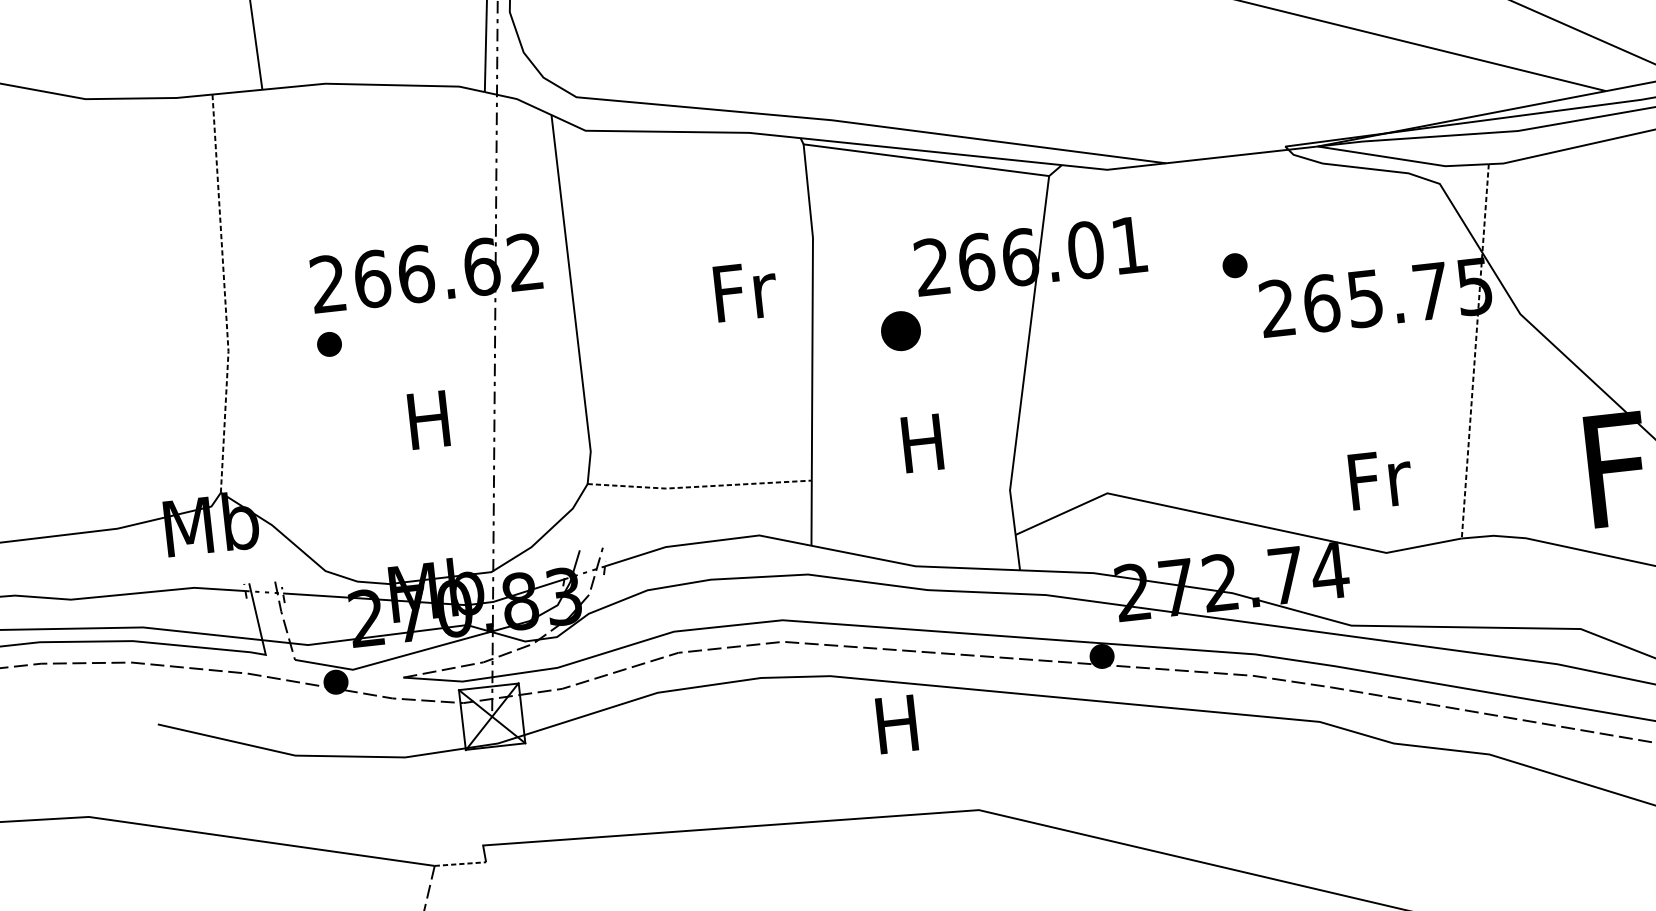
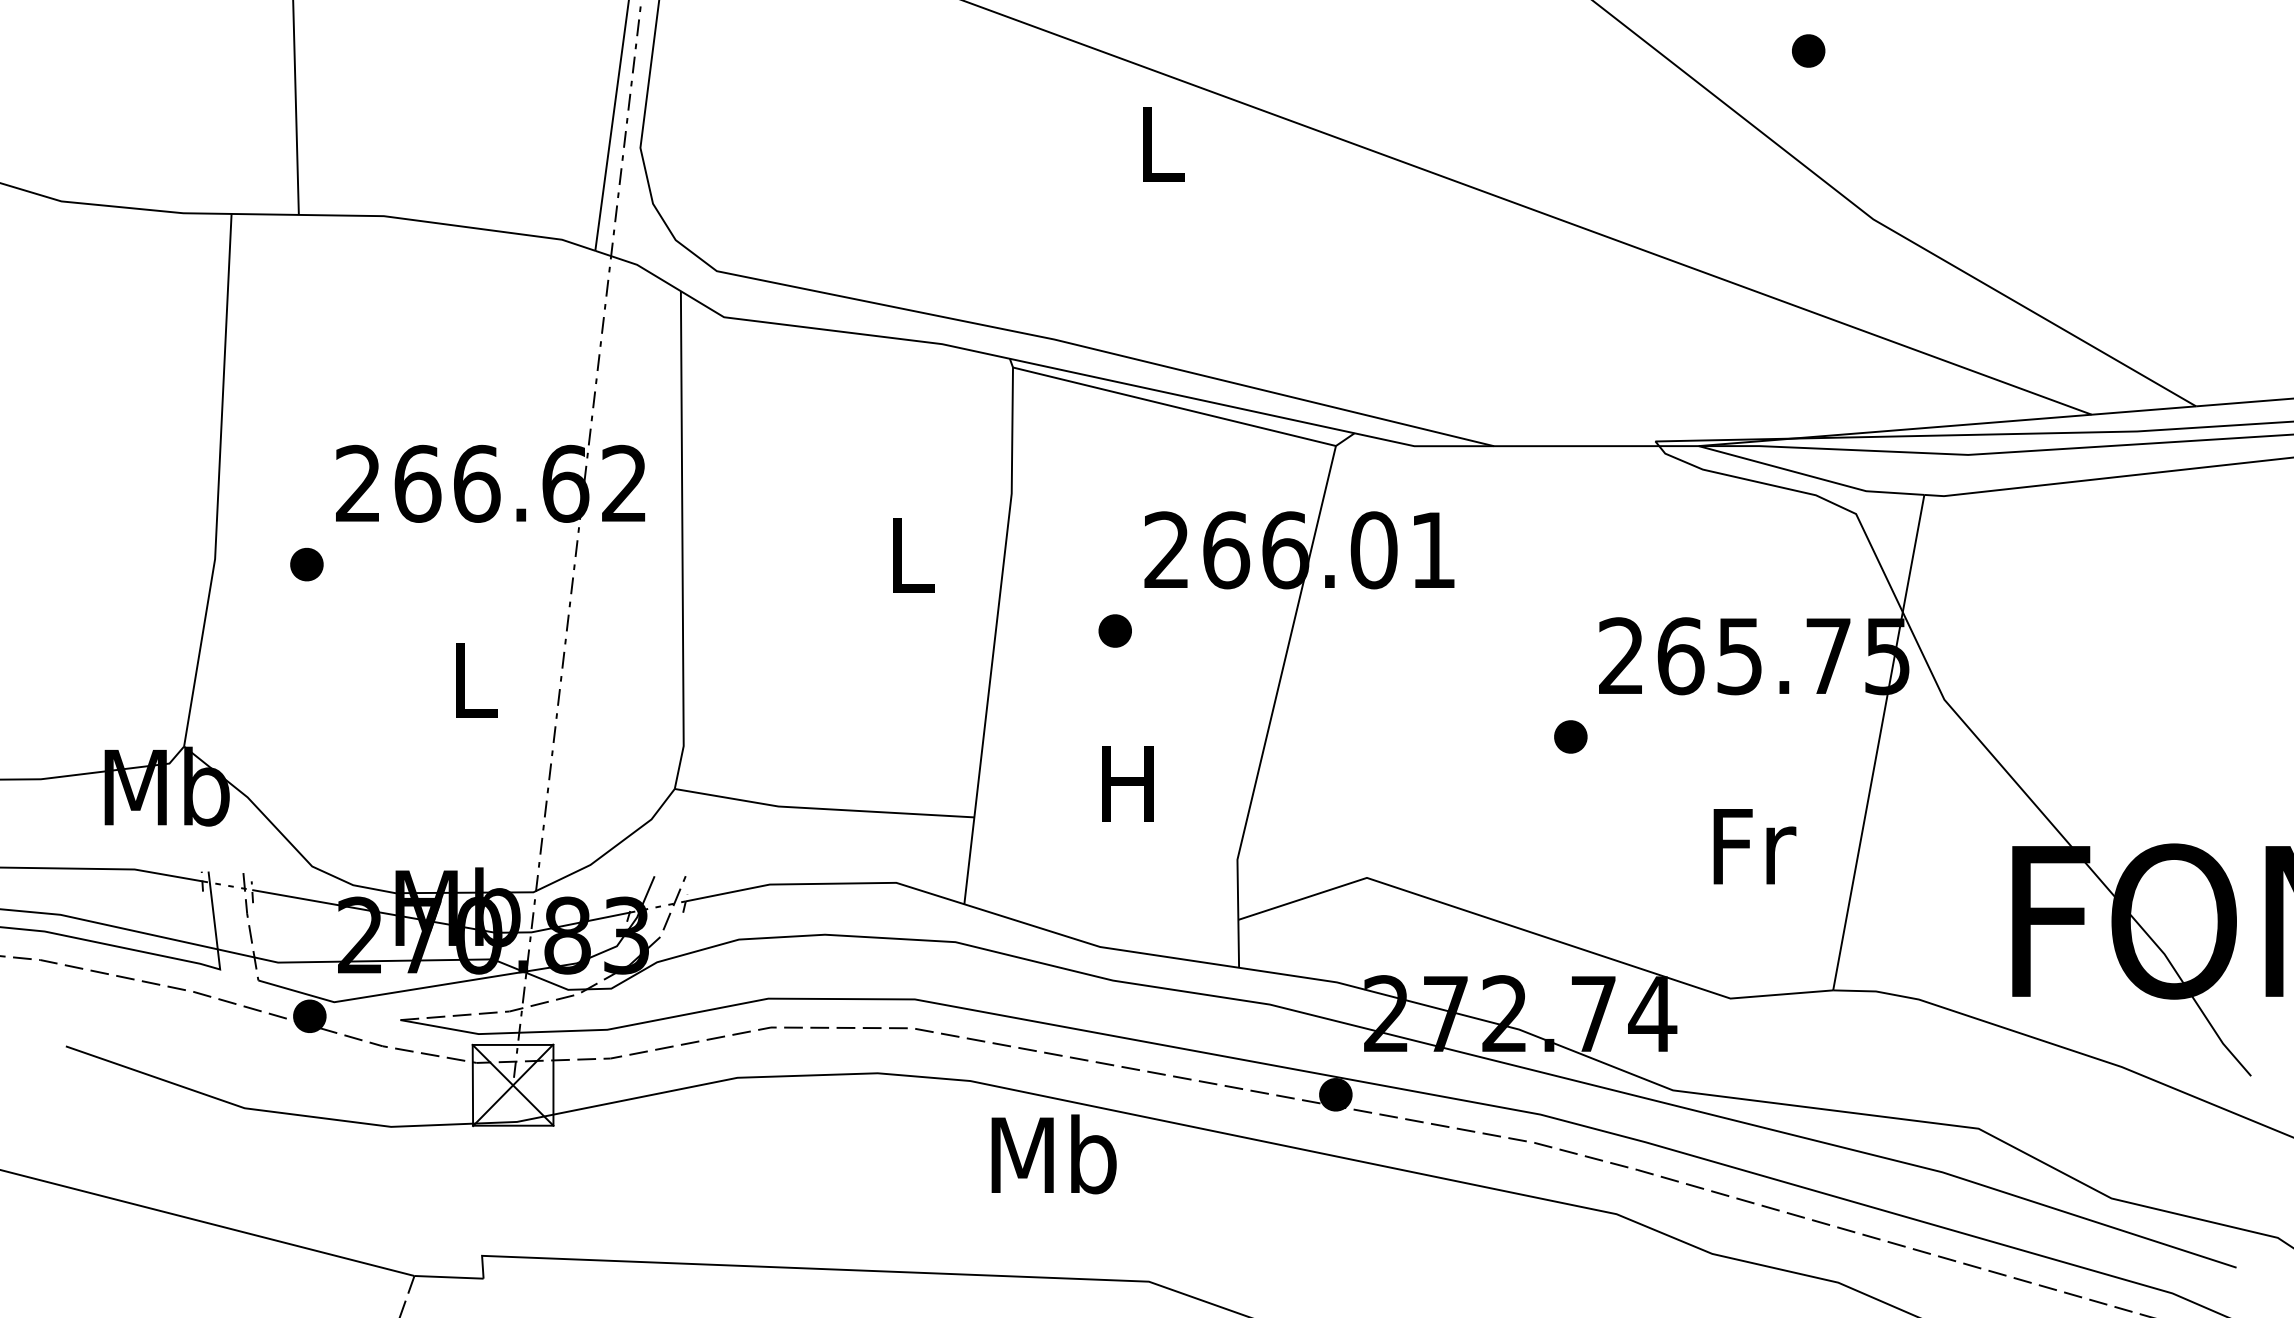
part: (1234, 265) -> (1570, 736), moved
text: (745, 290) -> (914, 554), Fr -> L
line: (224, 293) -> (218, 481), dashed -> solid
part: (900, 330) -> (1114, 630), size x0.62
part: (329, 344) -> (306, 564), moved
line: (1475, 351) -> (1878, 742), dashed -> solid
text: (428, 420) -> (471, 680), H -> L
text: (1380, 479) -> (1754, 846), moved
line: (699, 487) -> (823, 809), dashed -> solid
text: (897, 723) -> (1053, 1154), H -> Mb
line: (460, 864) -> (449, 1277), dashed -> solid

